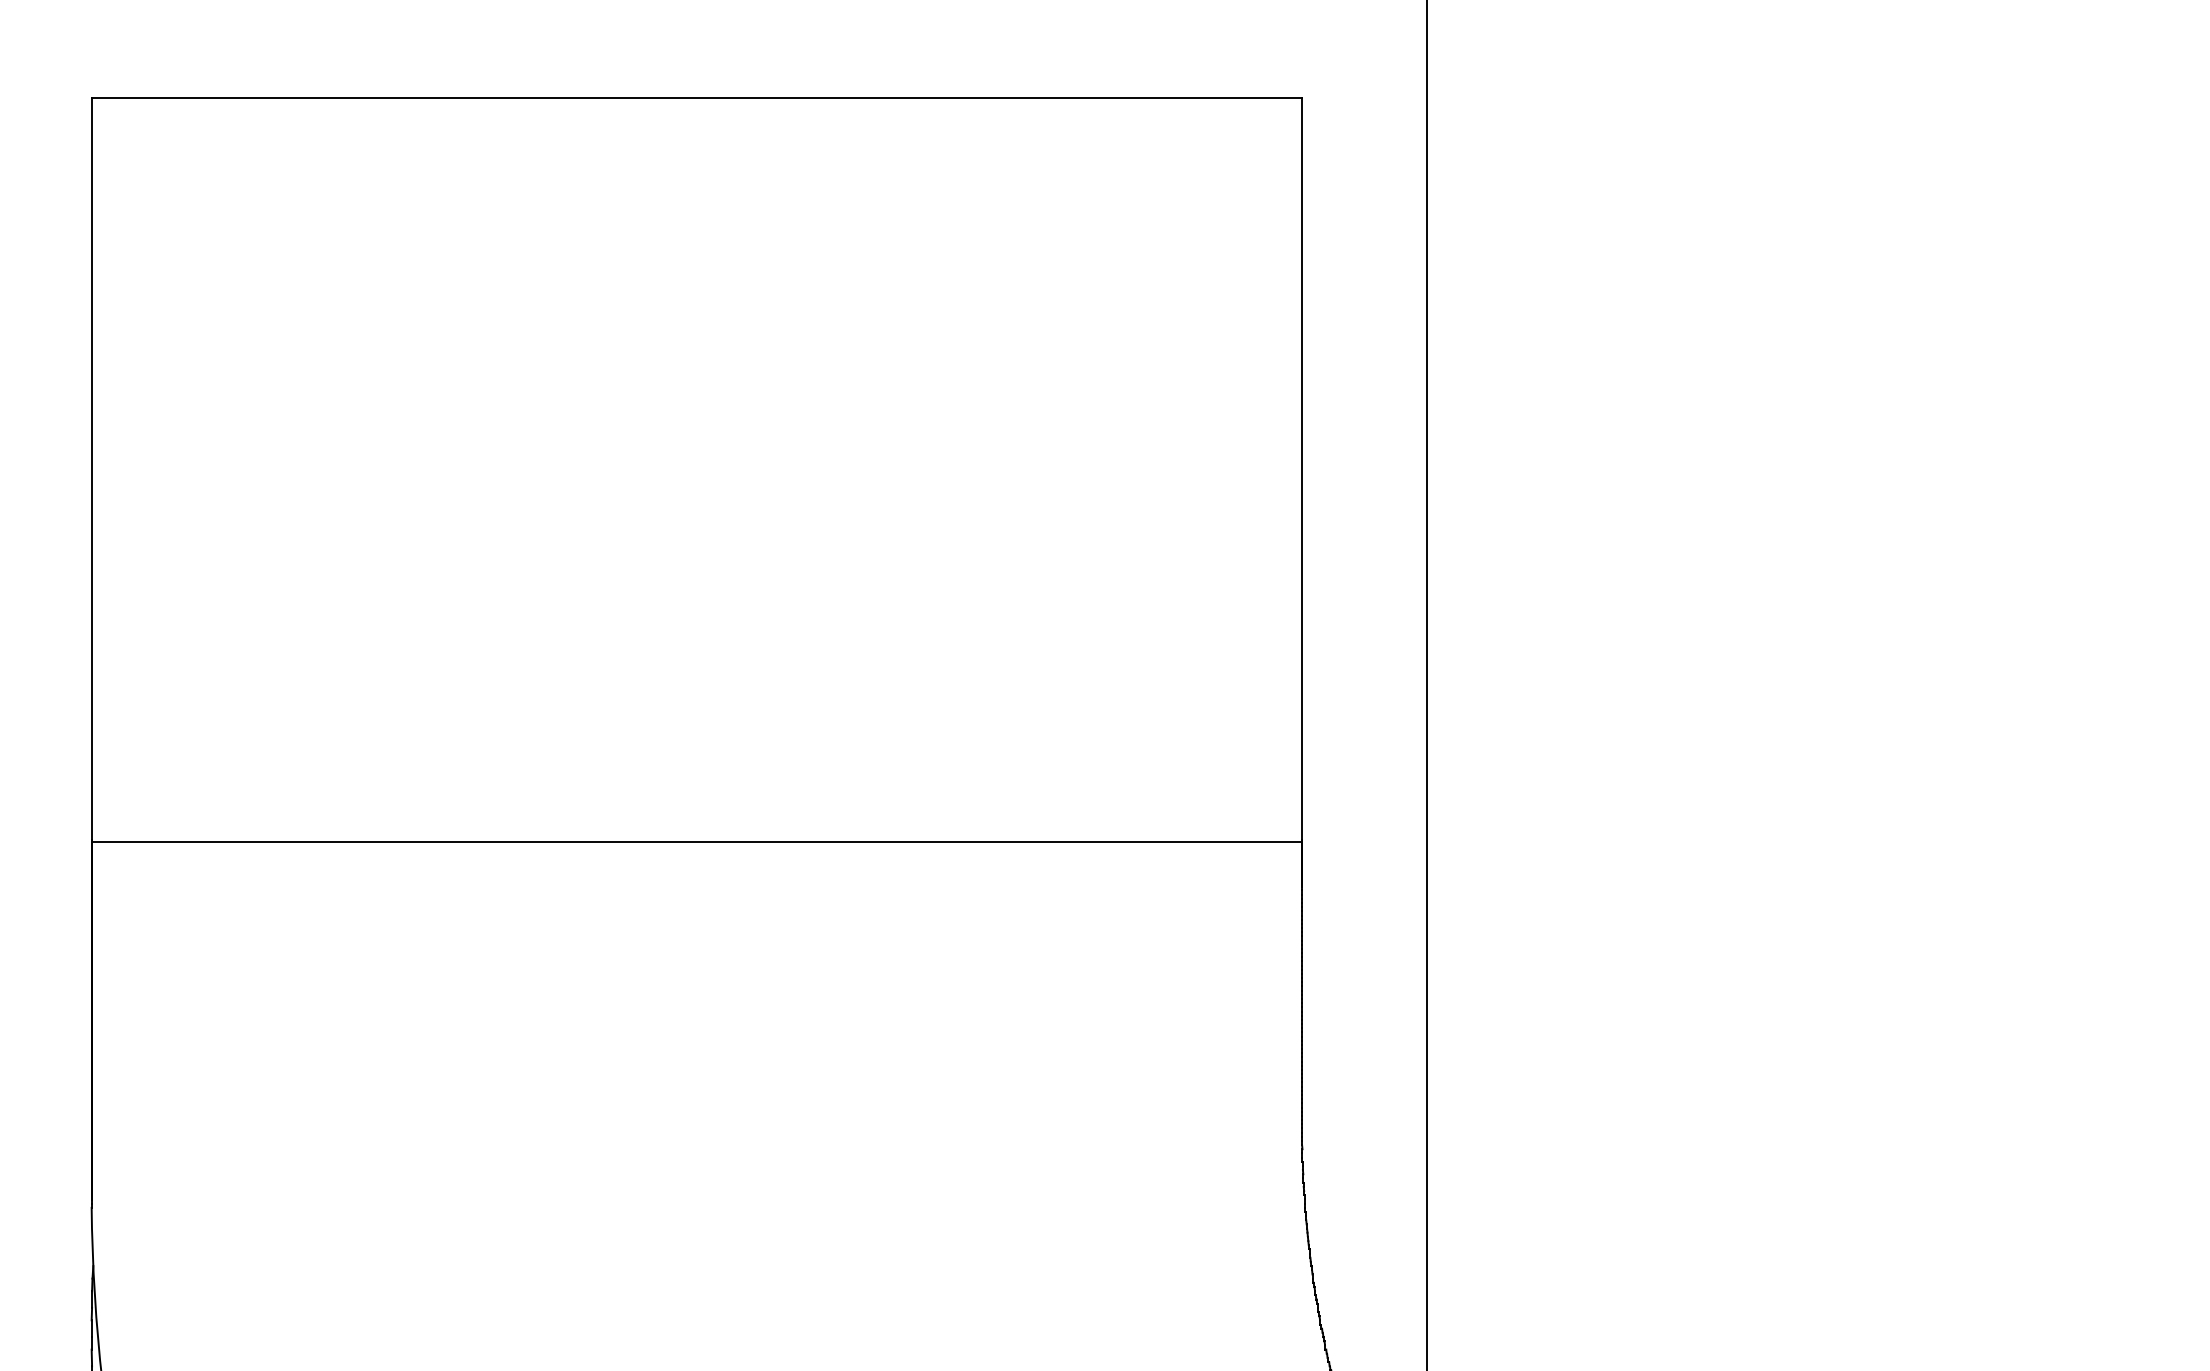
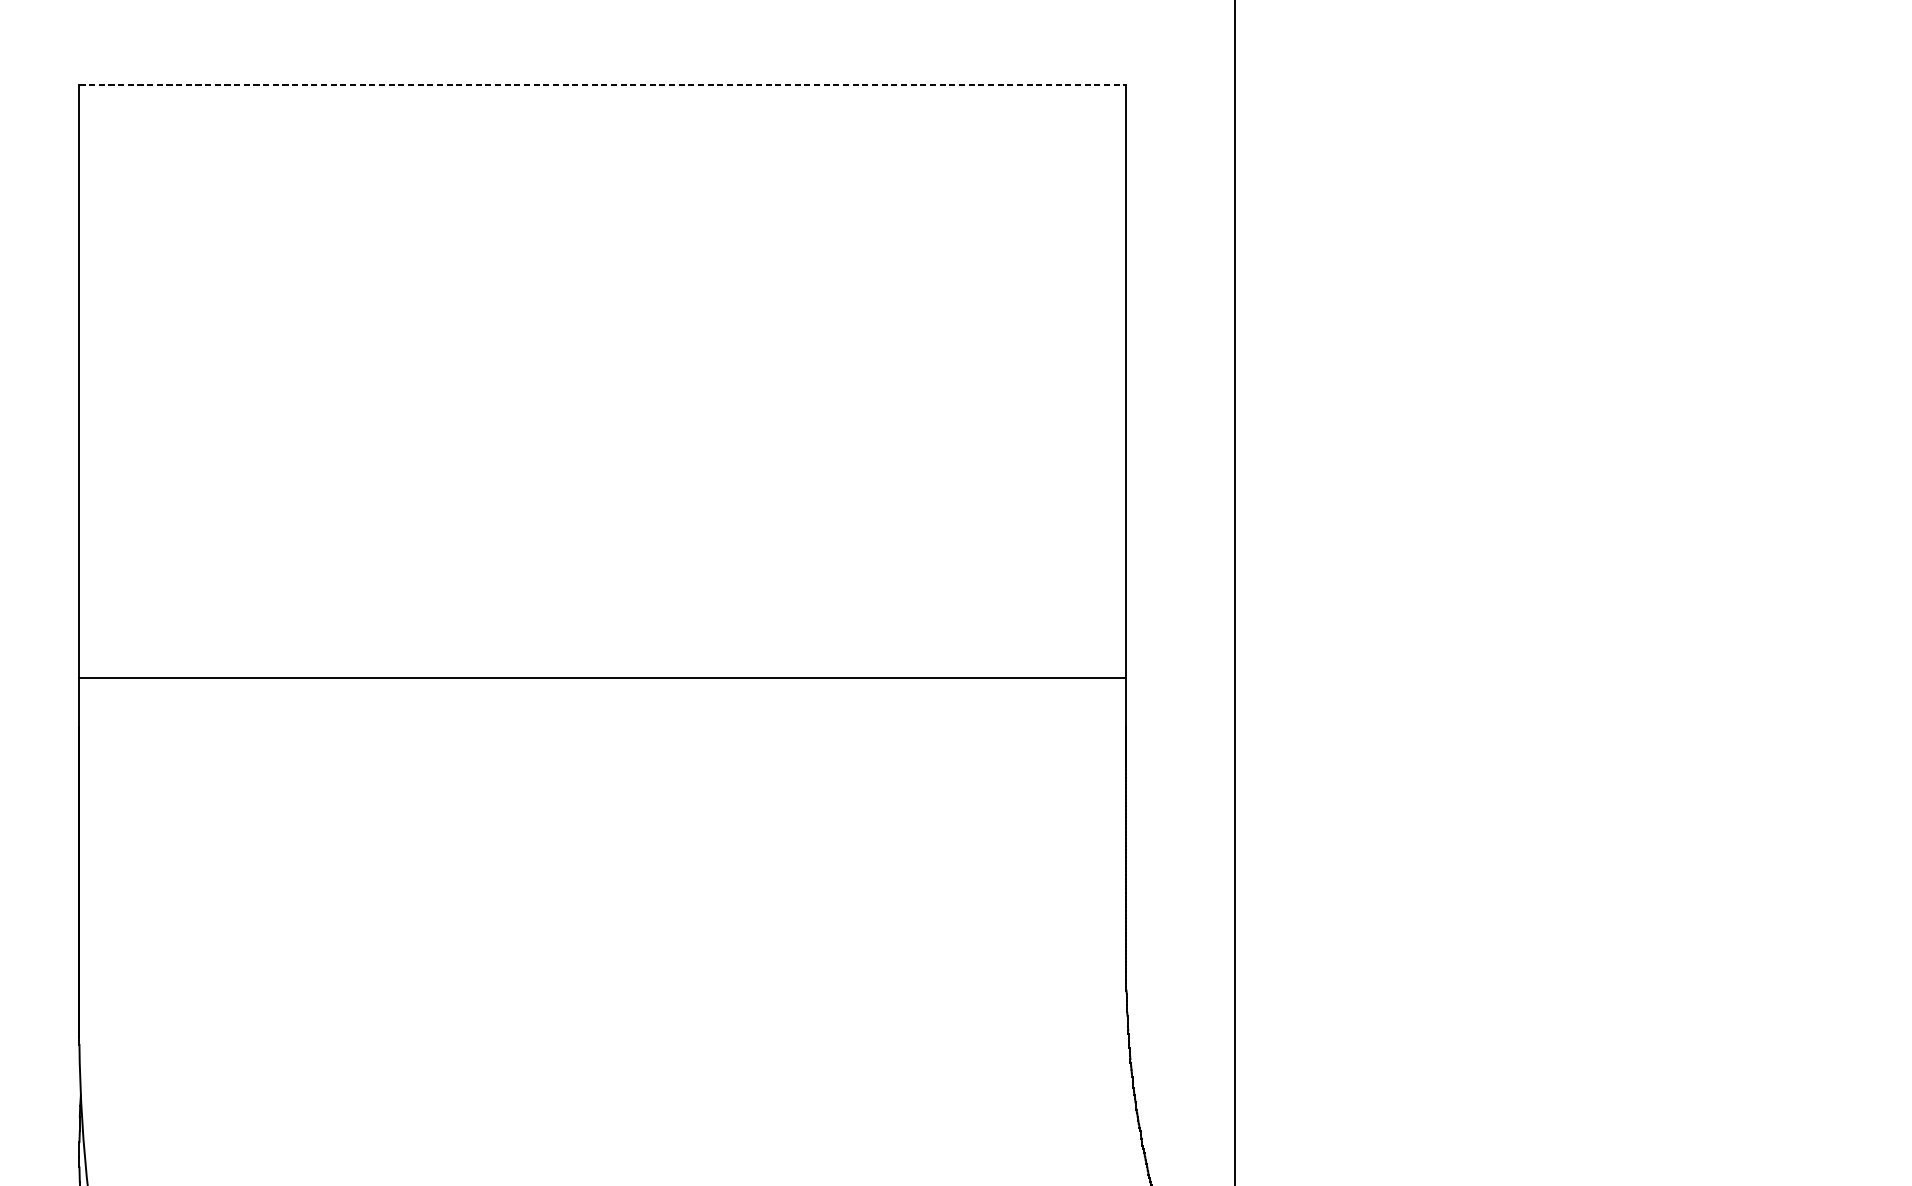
line: (697, 98) -> (603, 85), solid -> dashed
line: (696, 842) -> (602, 677), moved

